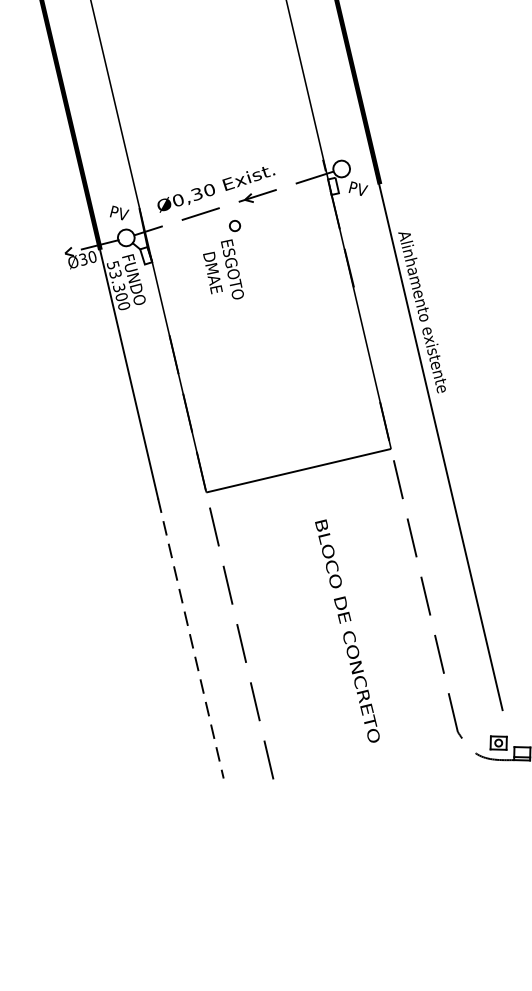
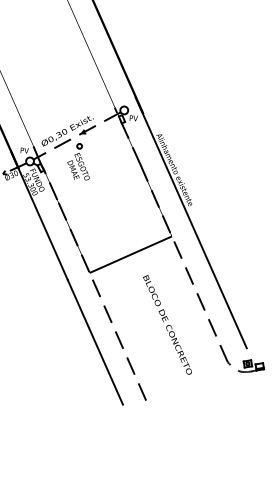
line: (159, 293) -> (50, 184), added
line: (364, 334) -> (149, 185), added
line: (191, 638) -> (95, 342), dashed -> solid

